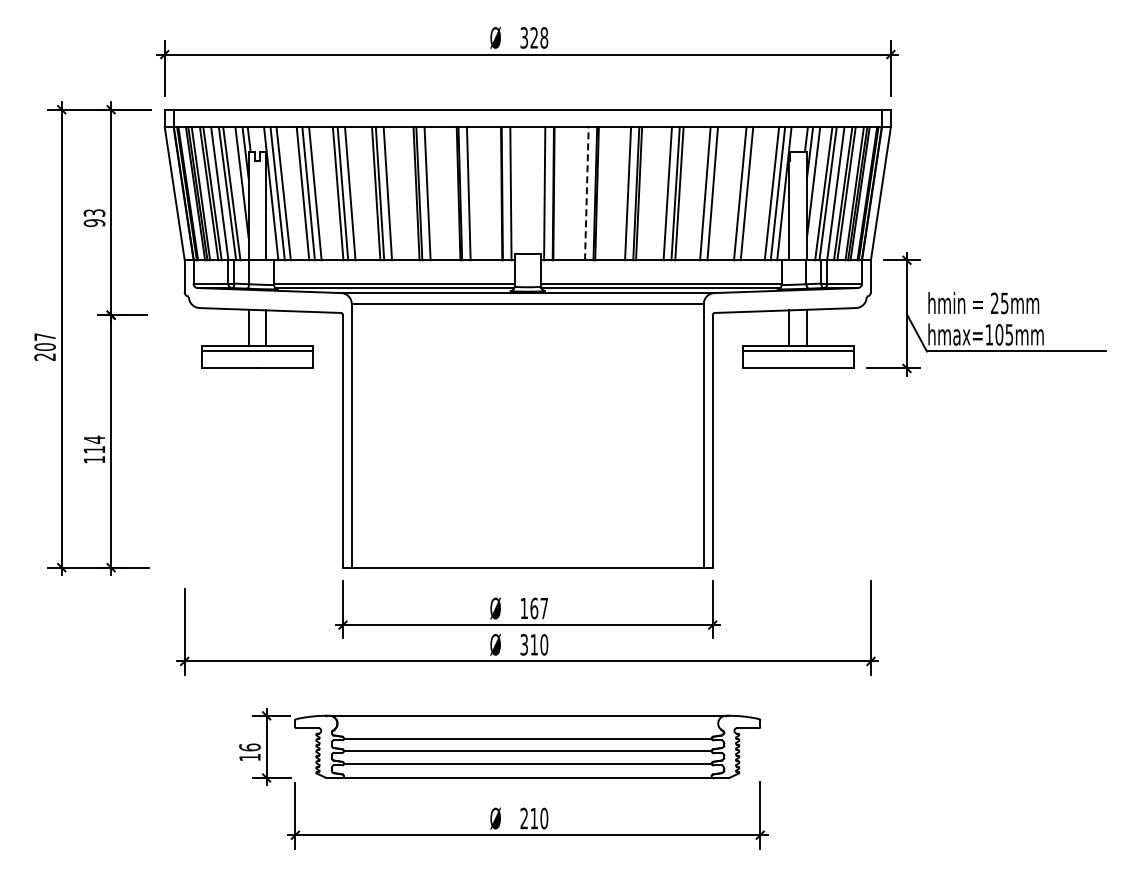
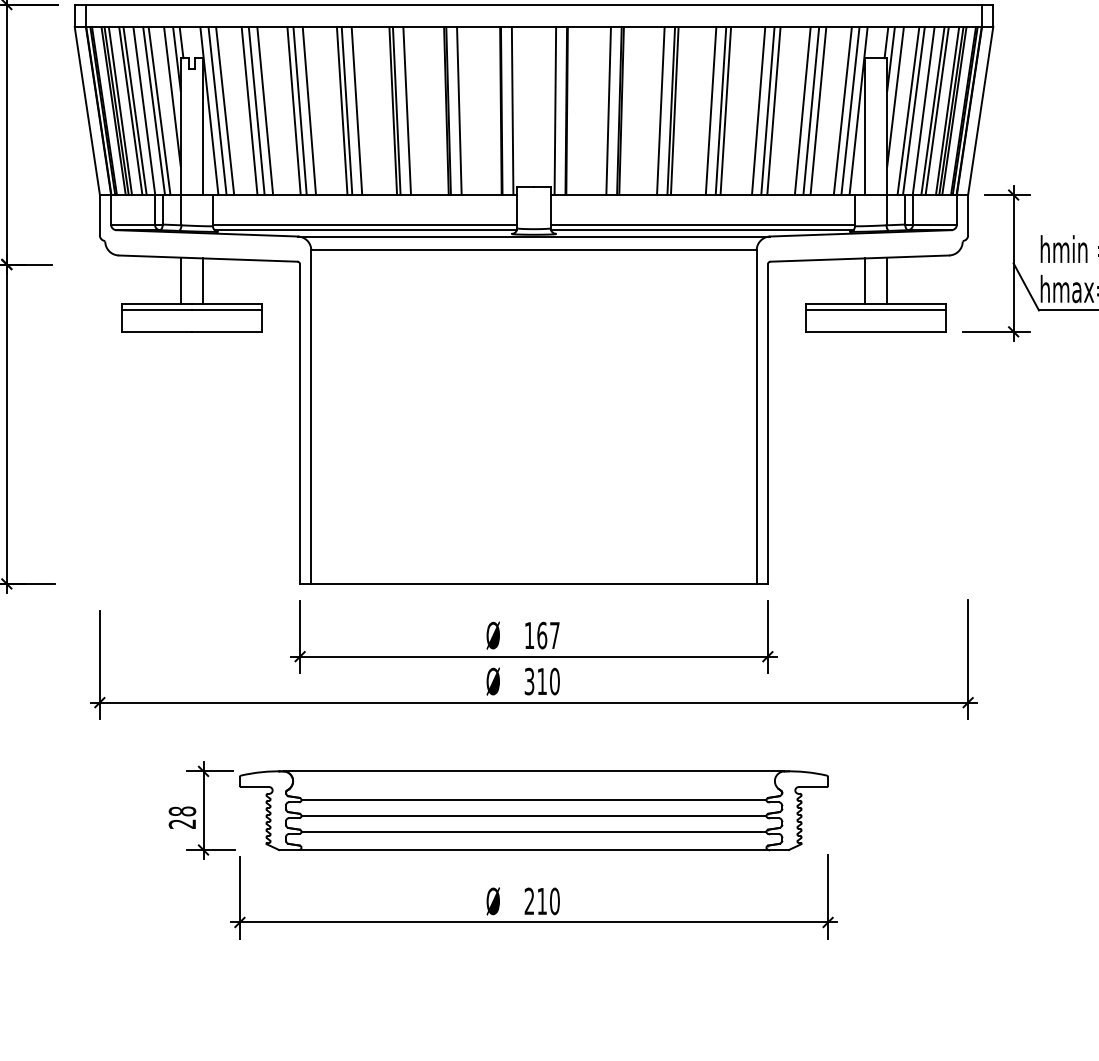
line: (586, 193) -> (608, 110), dashed -> solid
line: (717, 193) -> (773, 110), added
line: (752, 193) -> (818, 110), added
text: (249, 752) -> (181, 817), 16 -> 28

